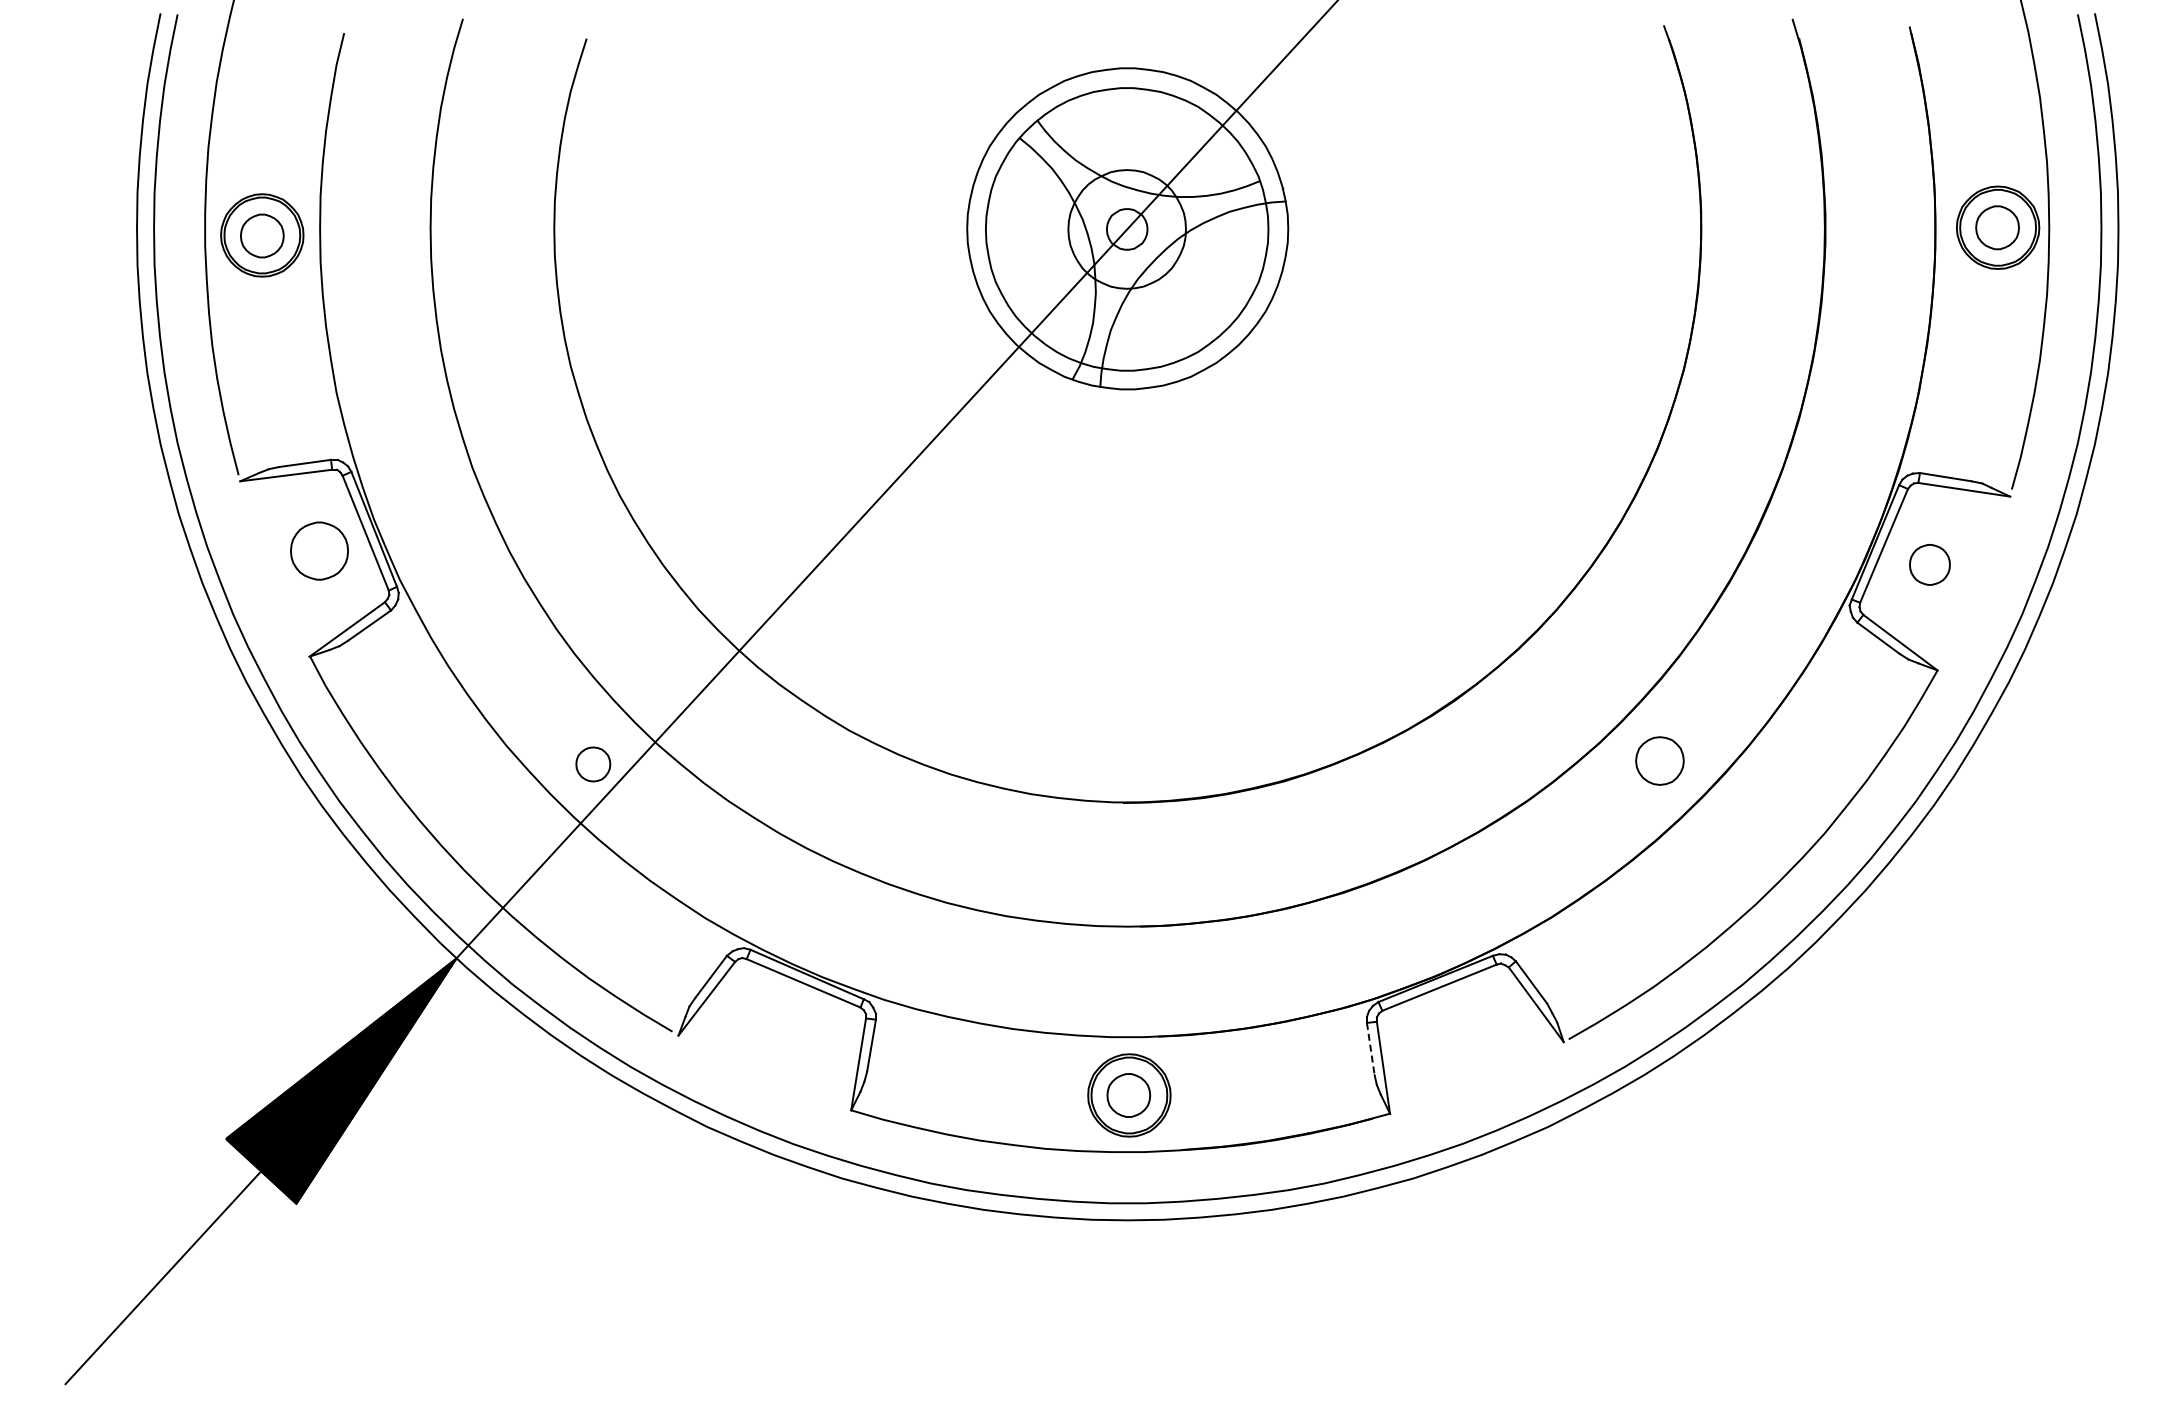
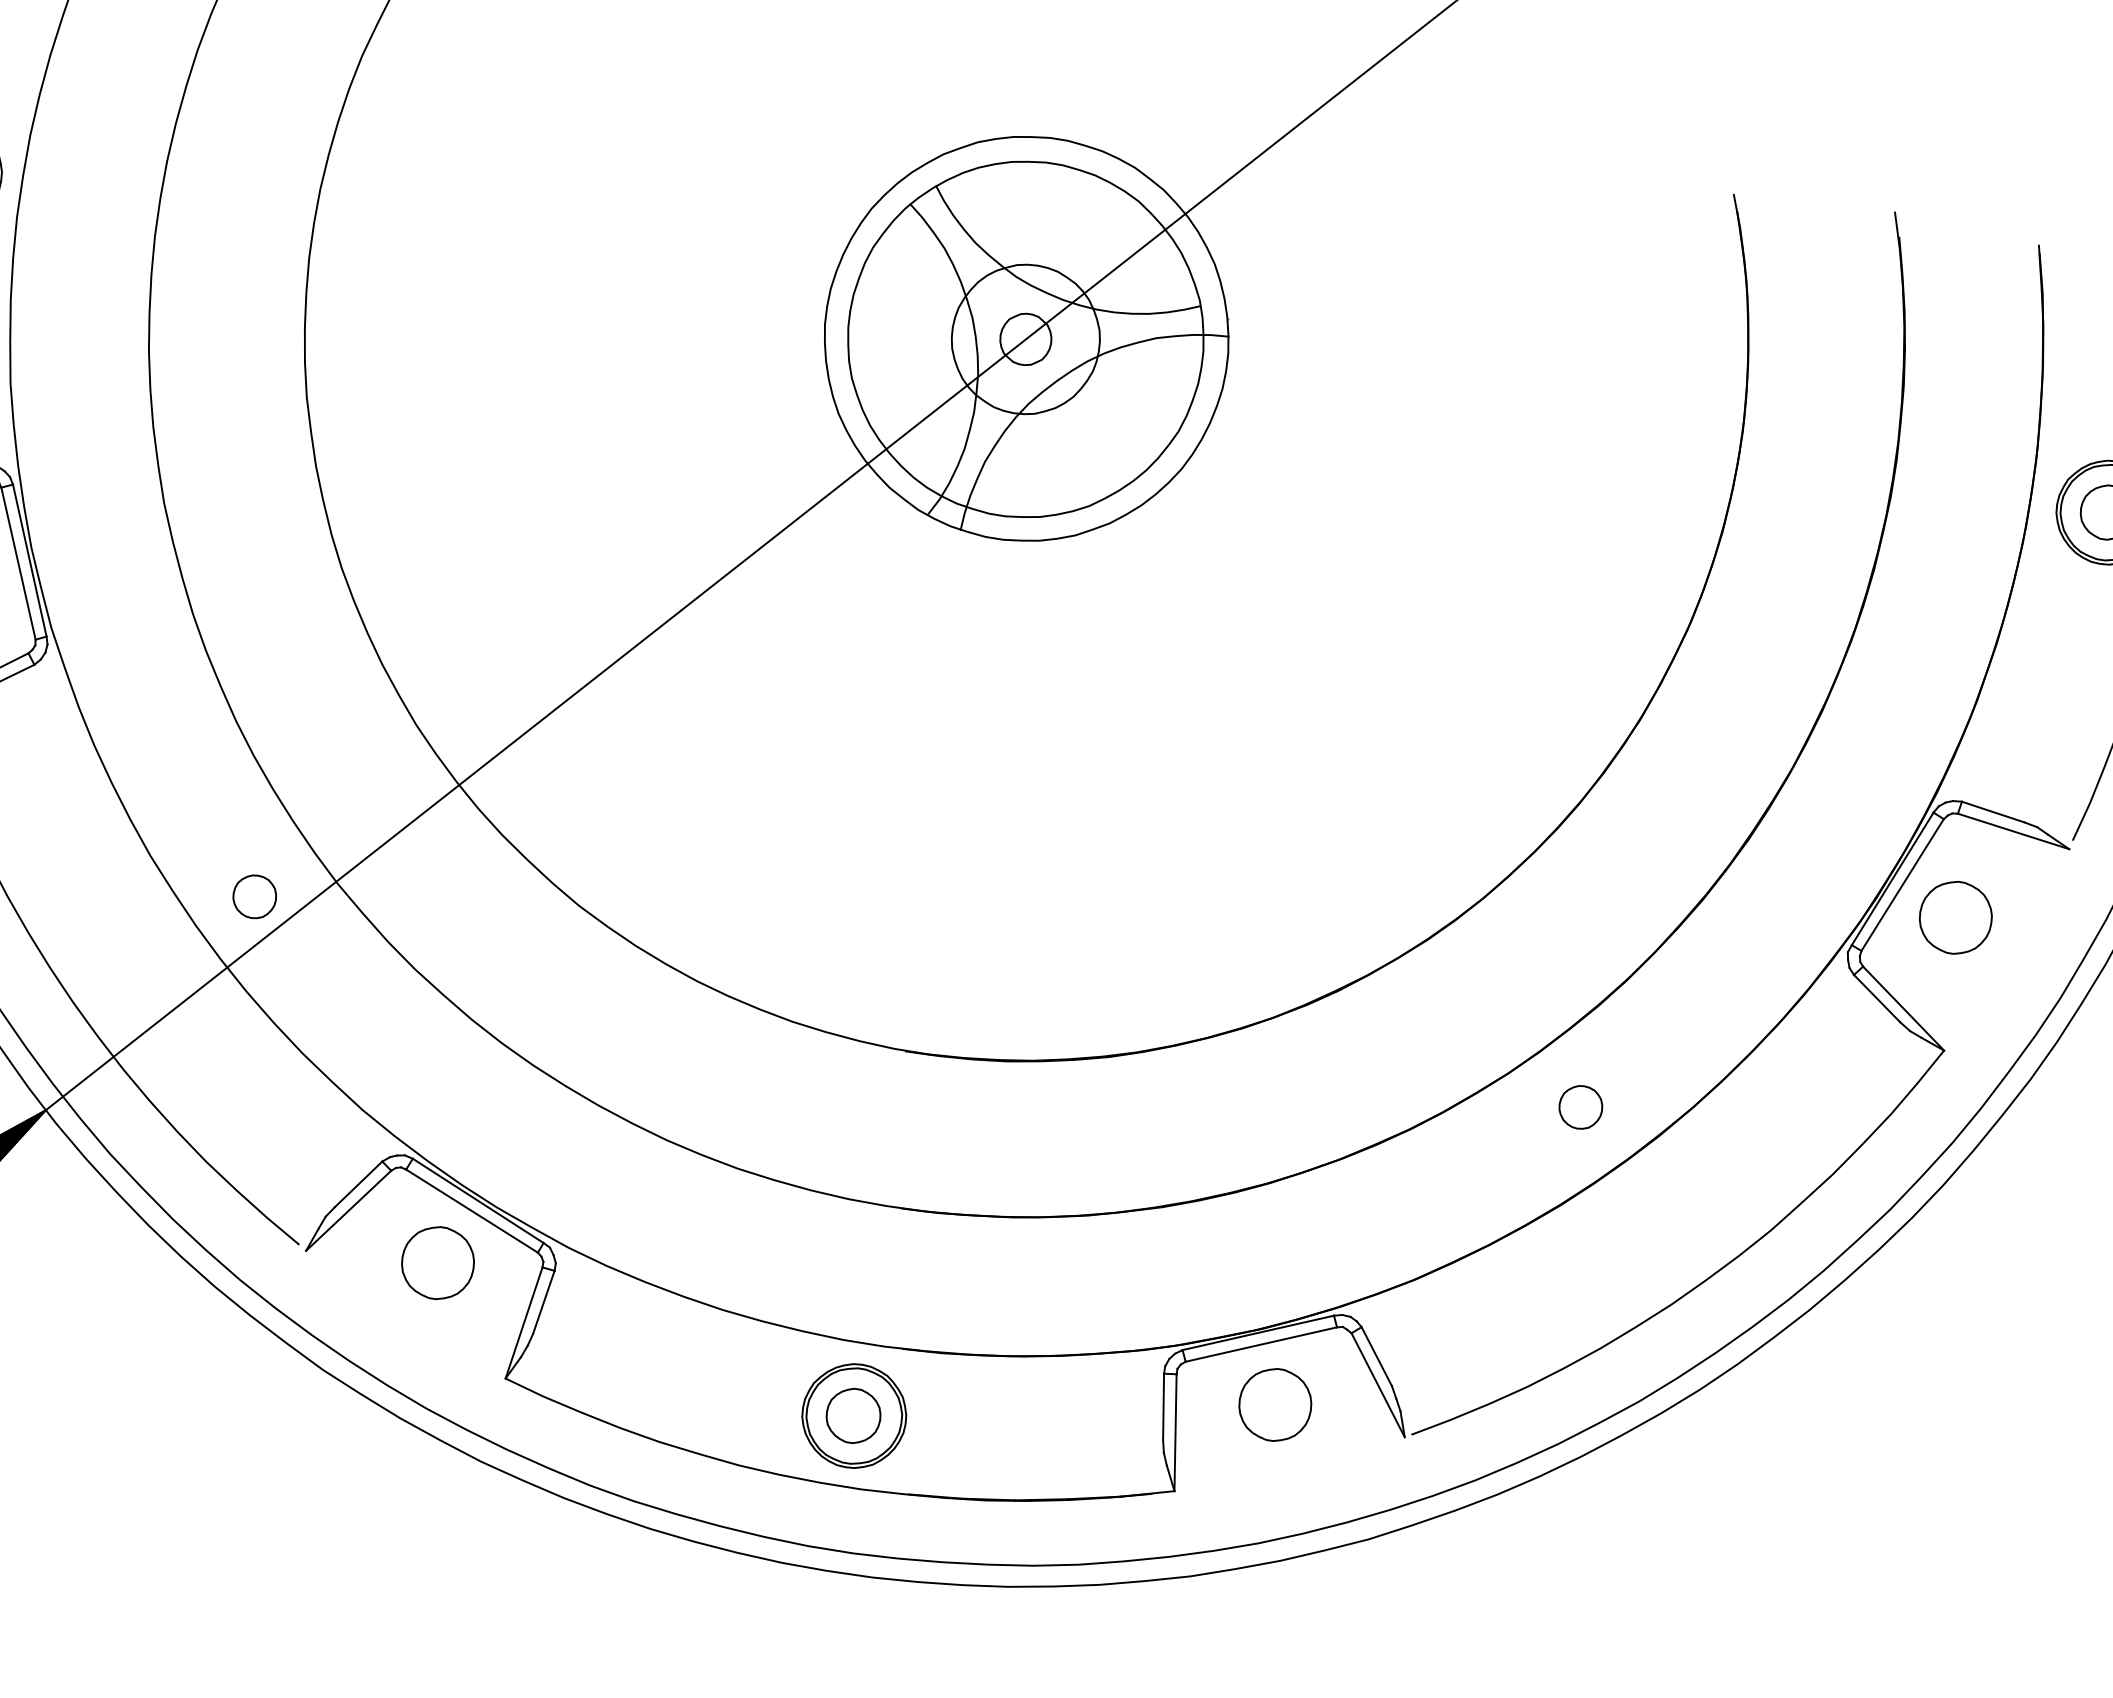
part: (1929, 564) -> (1955, 917), size x1.43
part: (1659, 761) -> (1580, 1107), size x0.71
part: (783, 1027) -> (438, 1261), added
part: (1457, 1032) -> (1274, 1403), added
line: (1370, 1049) -> (1163, 1407), dashed -> solid

